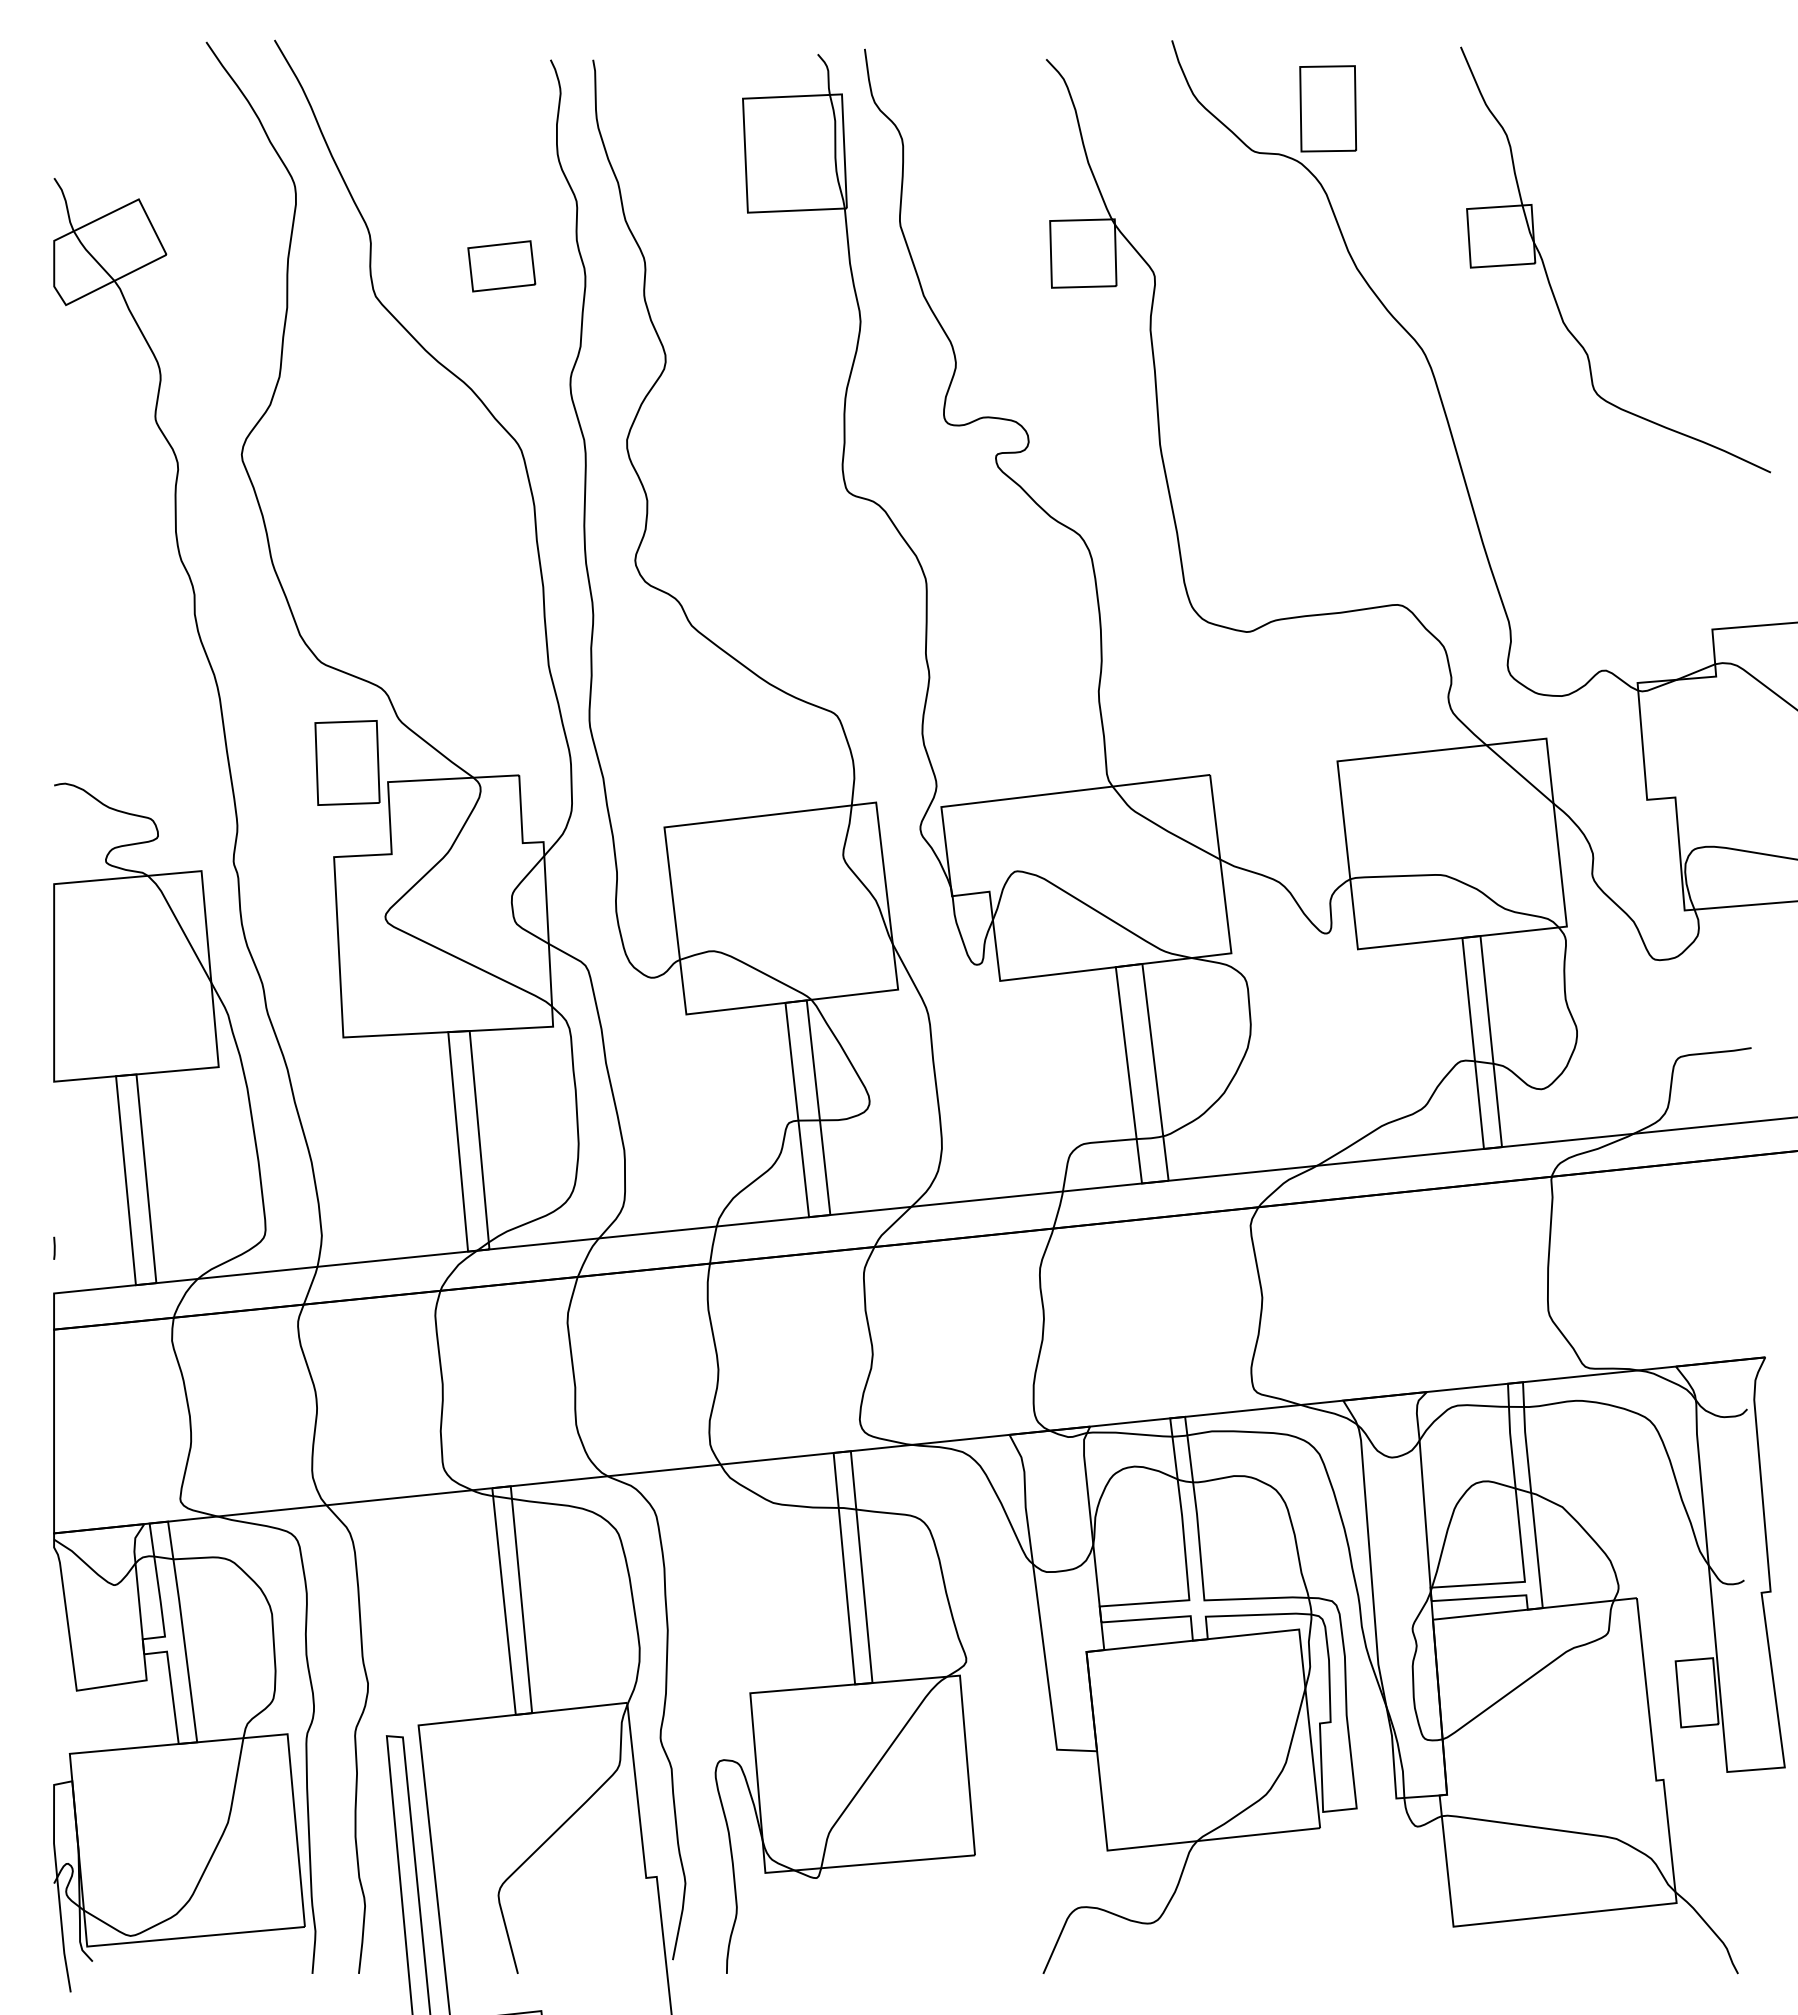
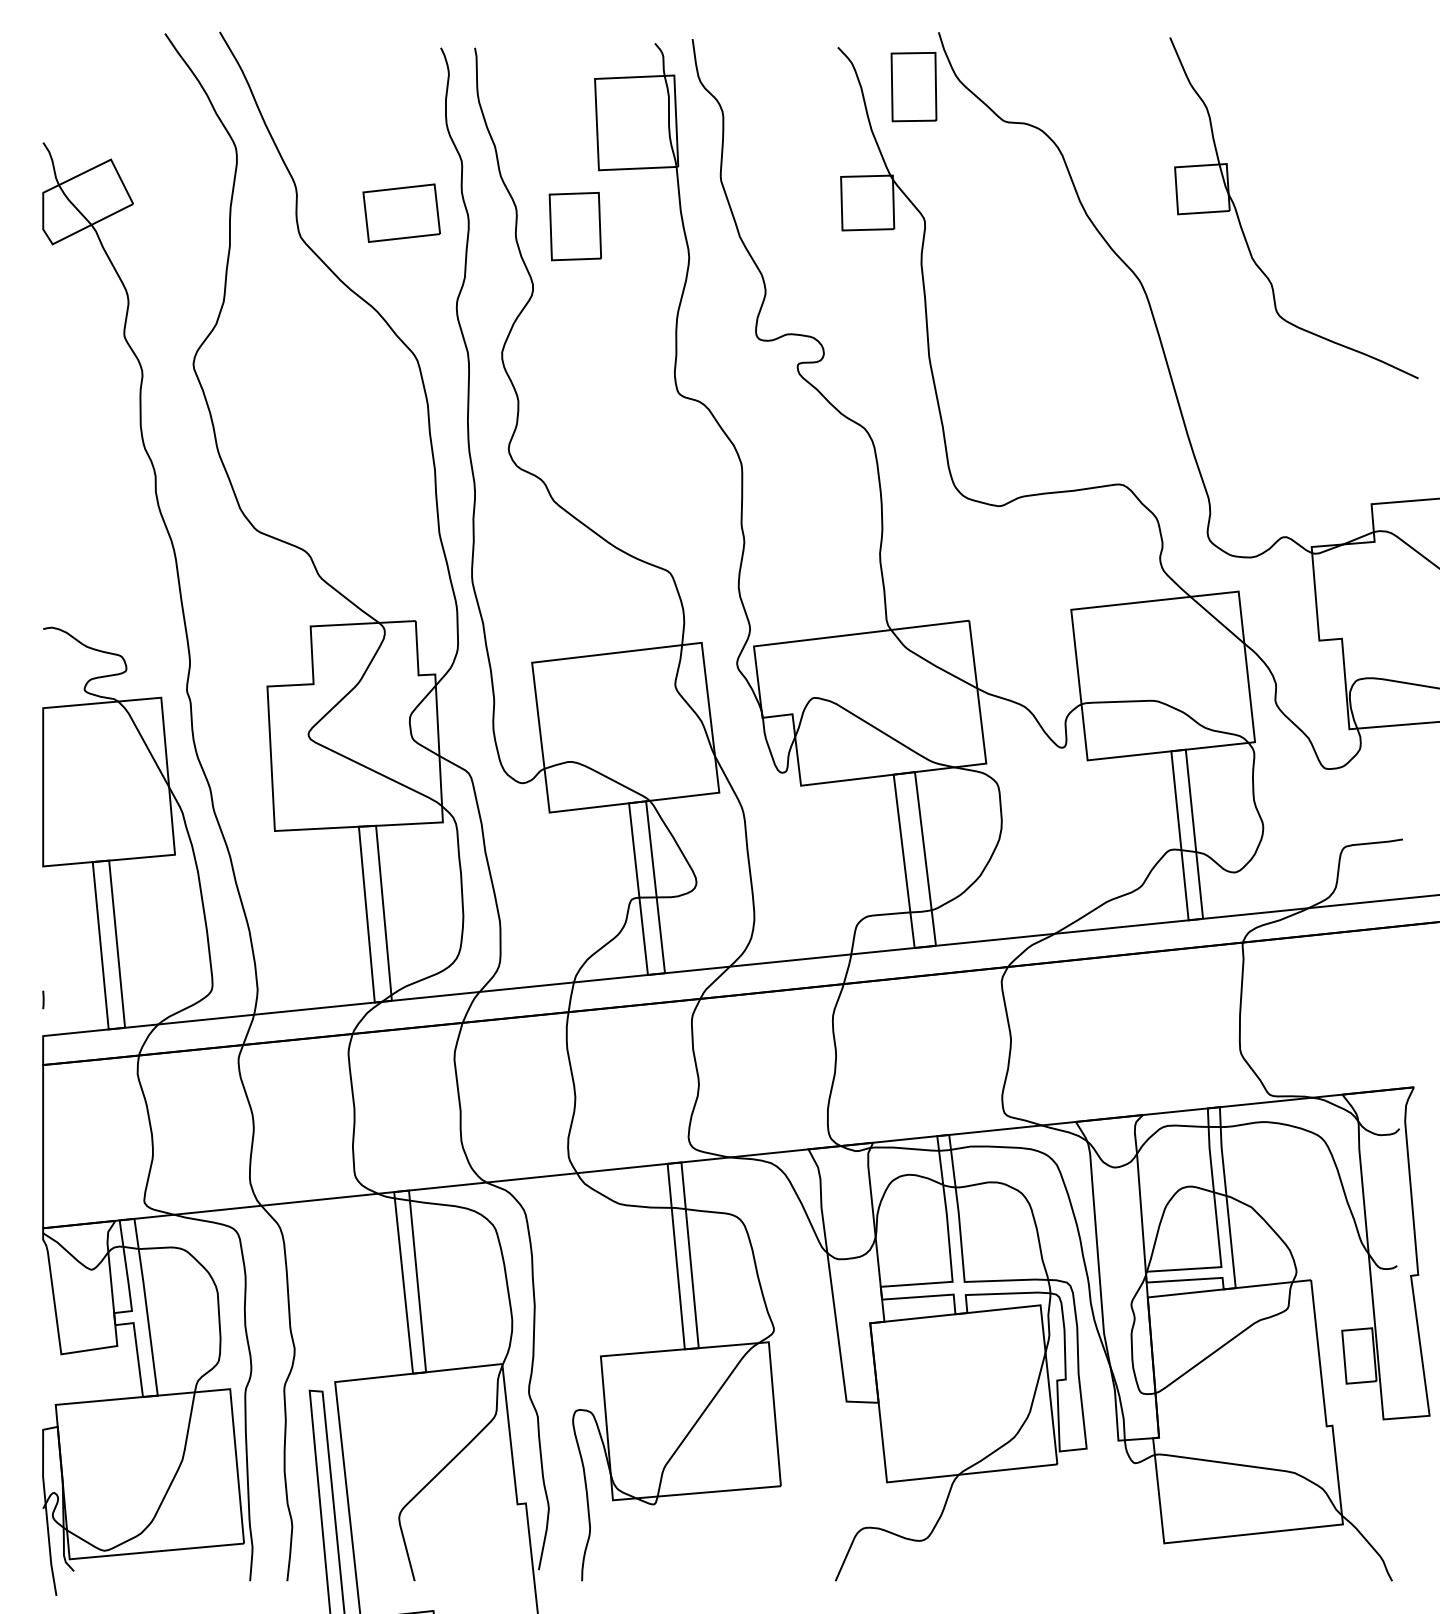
part: (1328, 108) -> (914, 86), moved
part: (501, 266) -> (401, 213), size x1.43
part: (347, 762) -> (575, 226), moved

